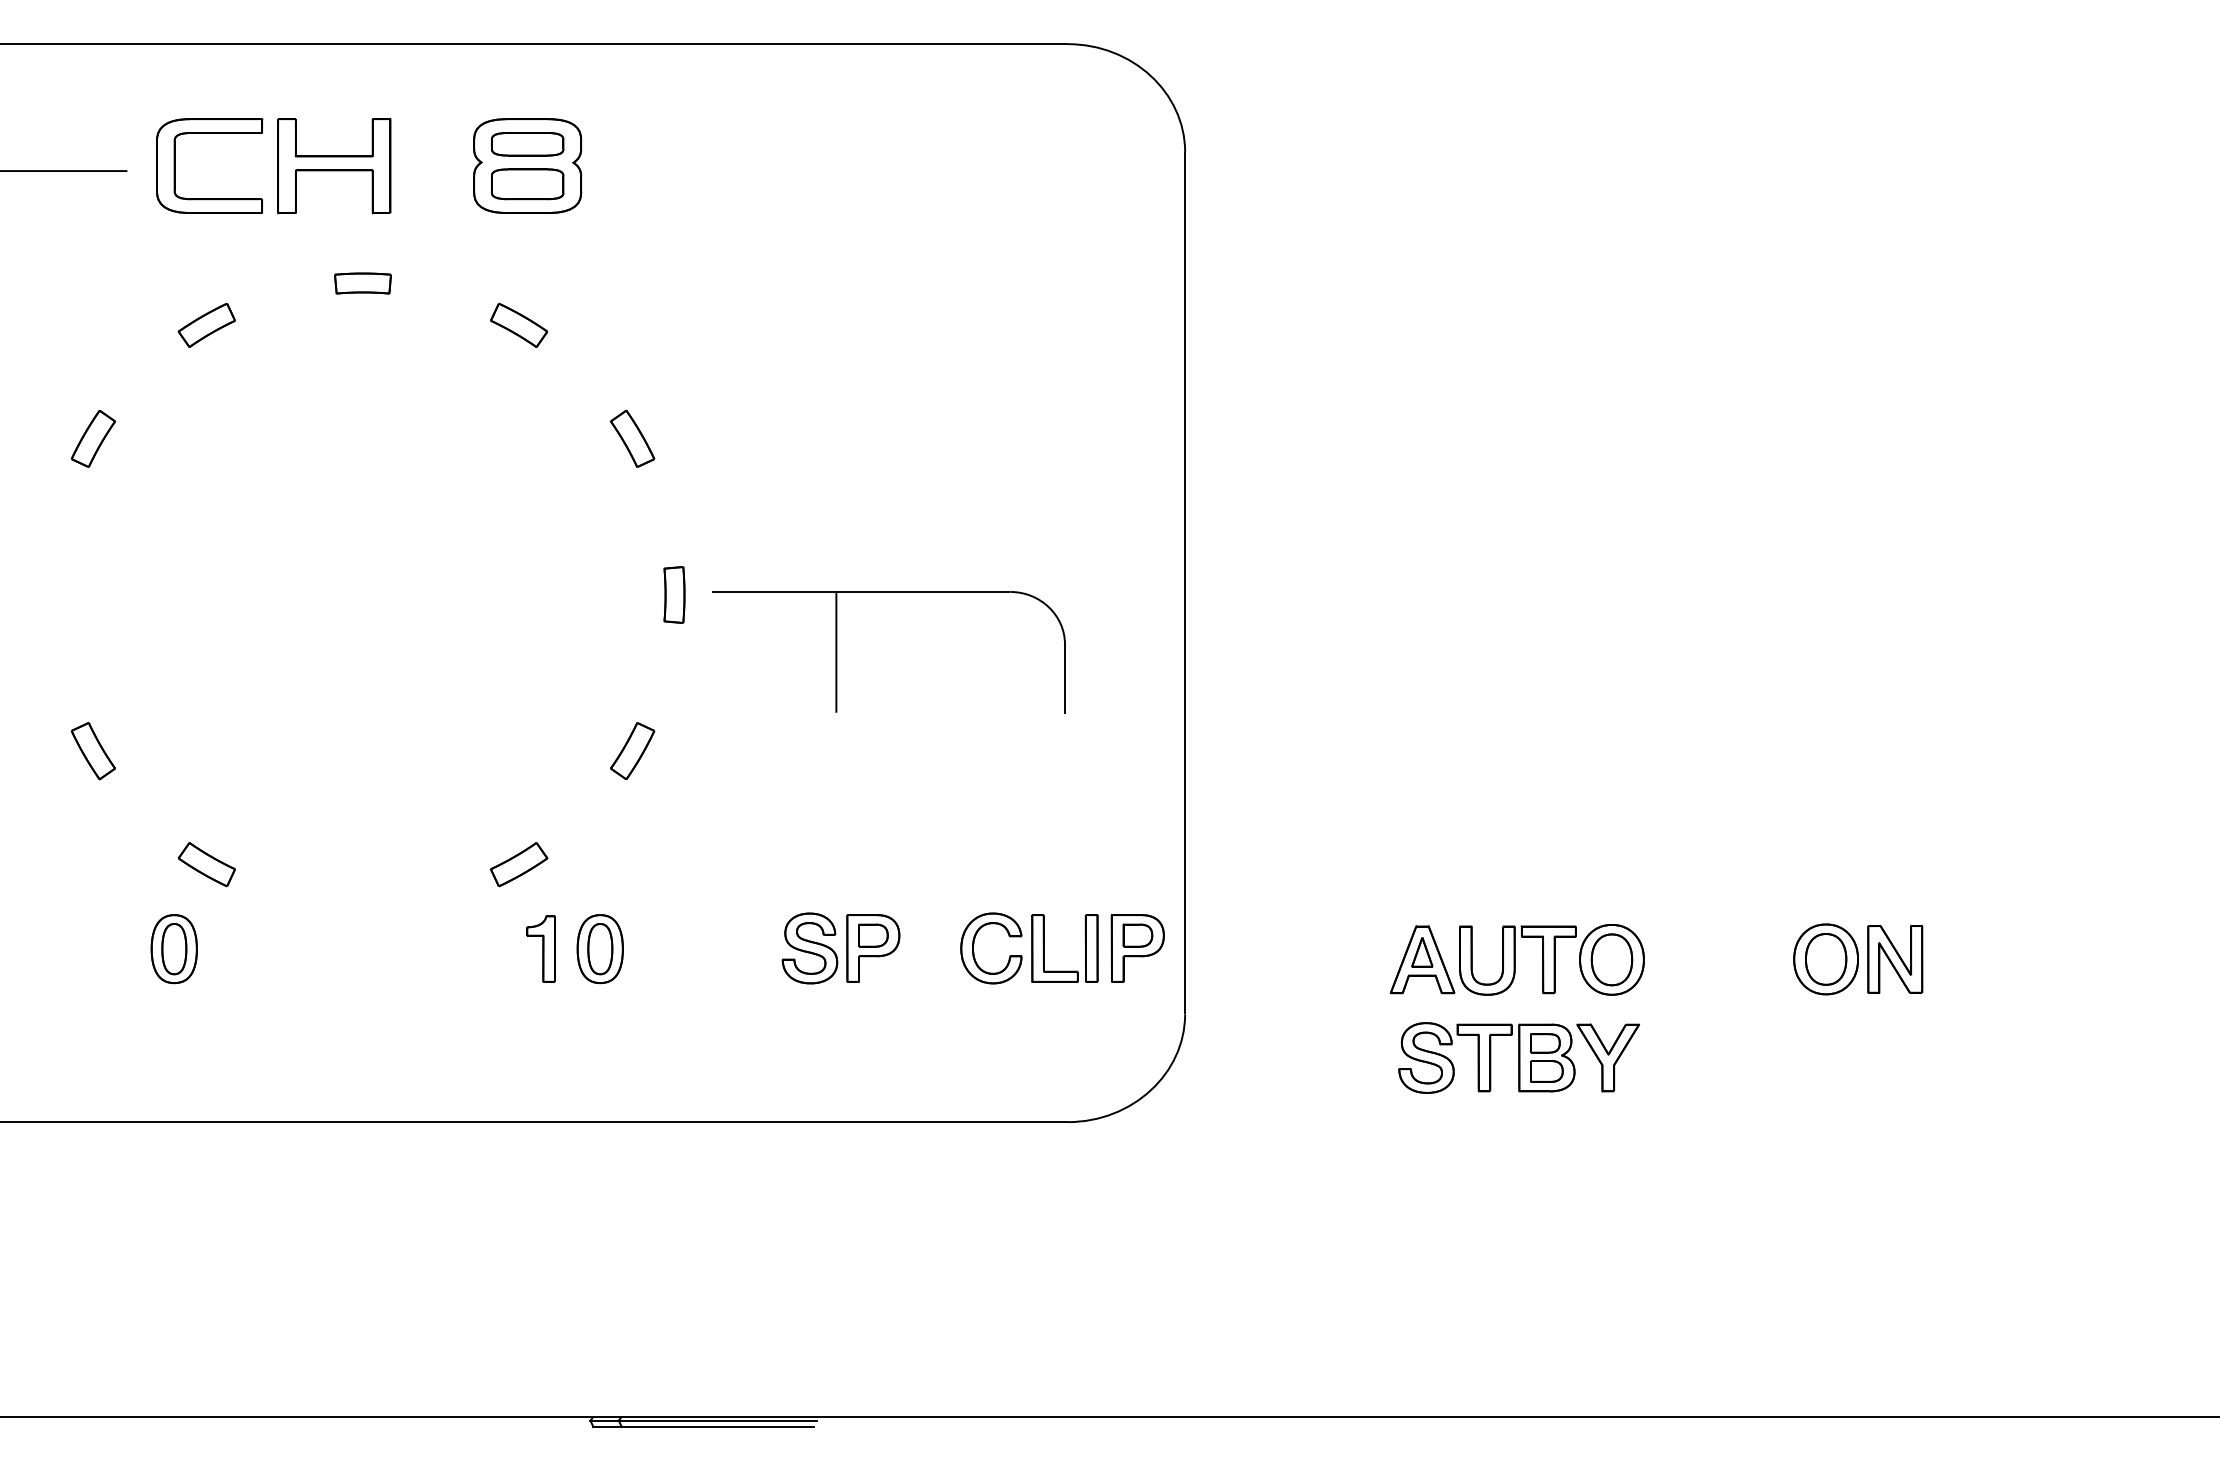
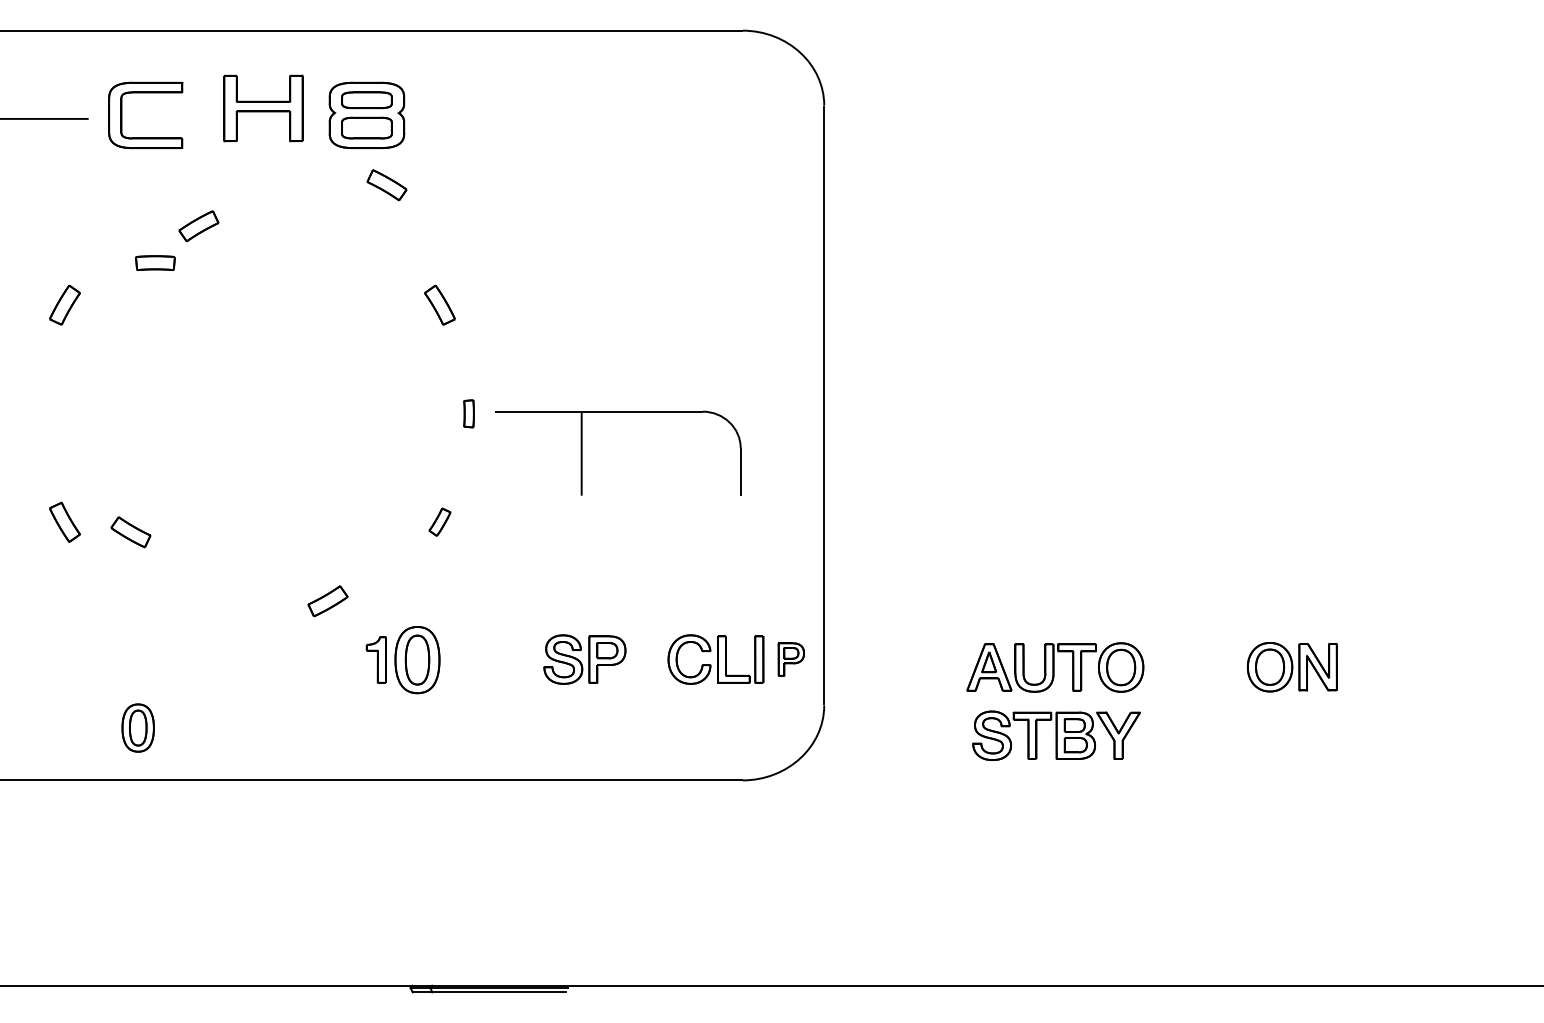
part: (334, 166) -> (263, 108), moved
part: (363, 284) -> (155, 263), moved
part: (206, 325) -> (198, 226), moved
part: (518, 325) -> (386, 185), moved
part: (673, 594) -> (468, 413), size x0.7
part: (631, 749) -> (439, 521), size x0.7
part: (206, 864) -> (130, 532), moved
part: (518, 864) -> (327, 601), moved
part: (173, 948) -> (137, 727), moved
part: (600, 948) -> (417, 659), size x1.4
part: (1138, 948) -> (791, 659), size x0.7

